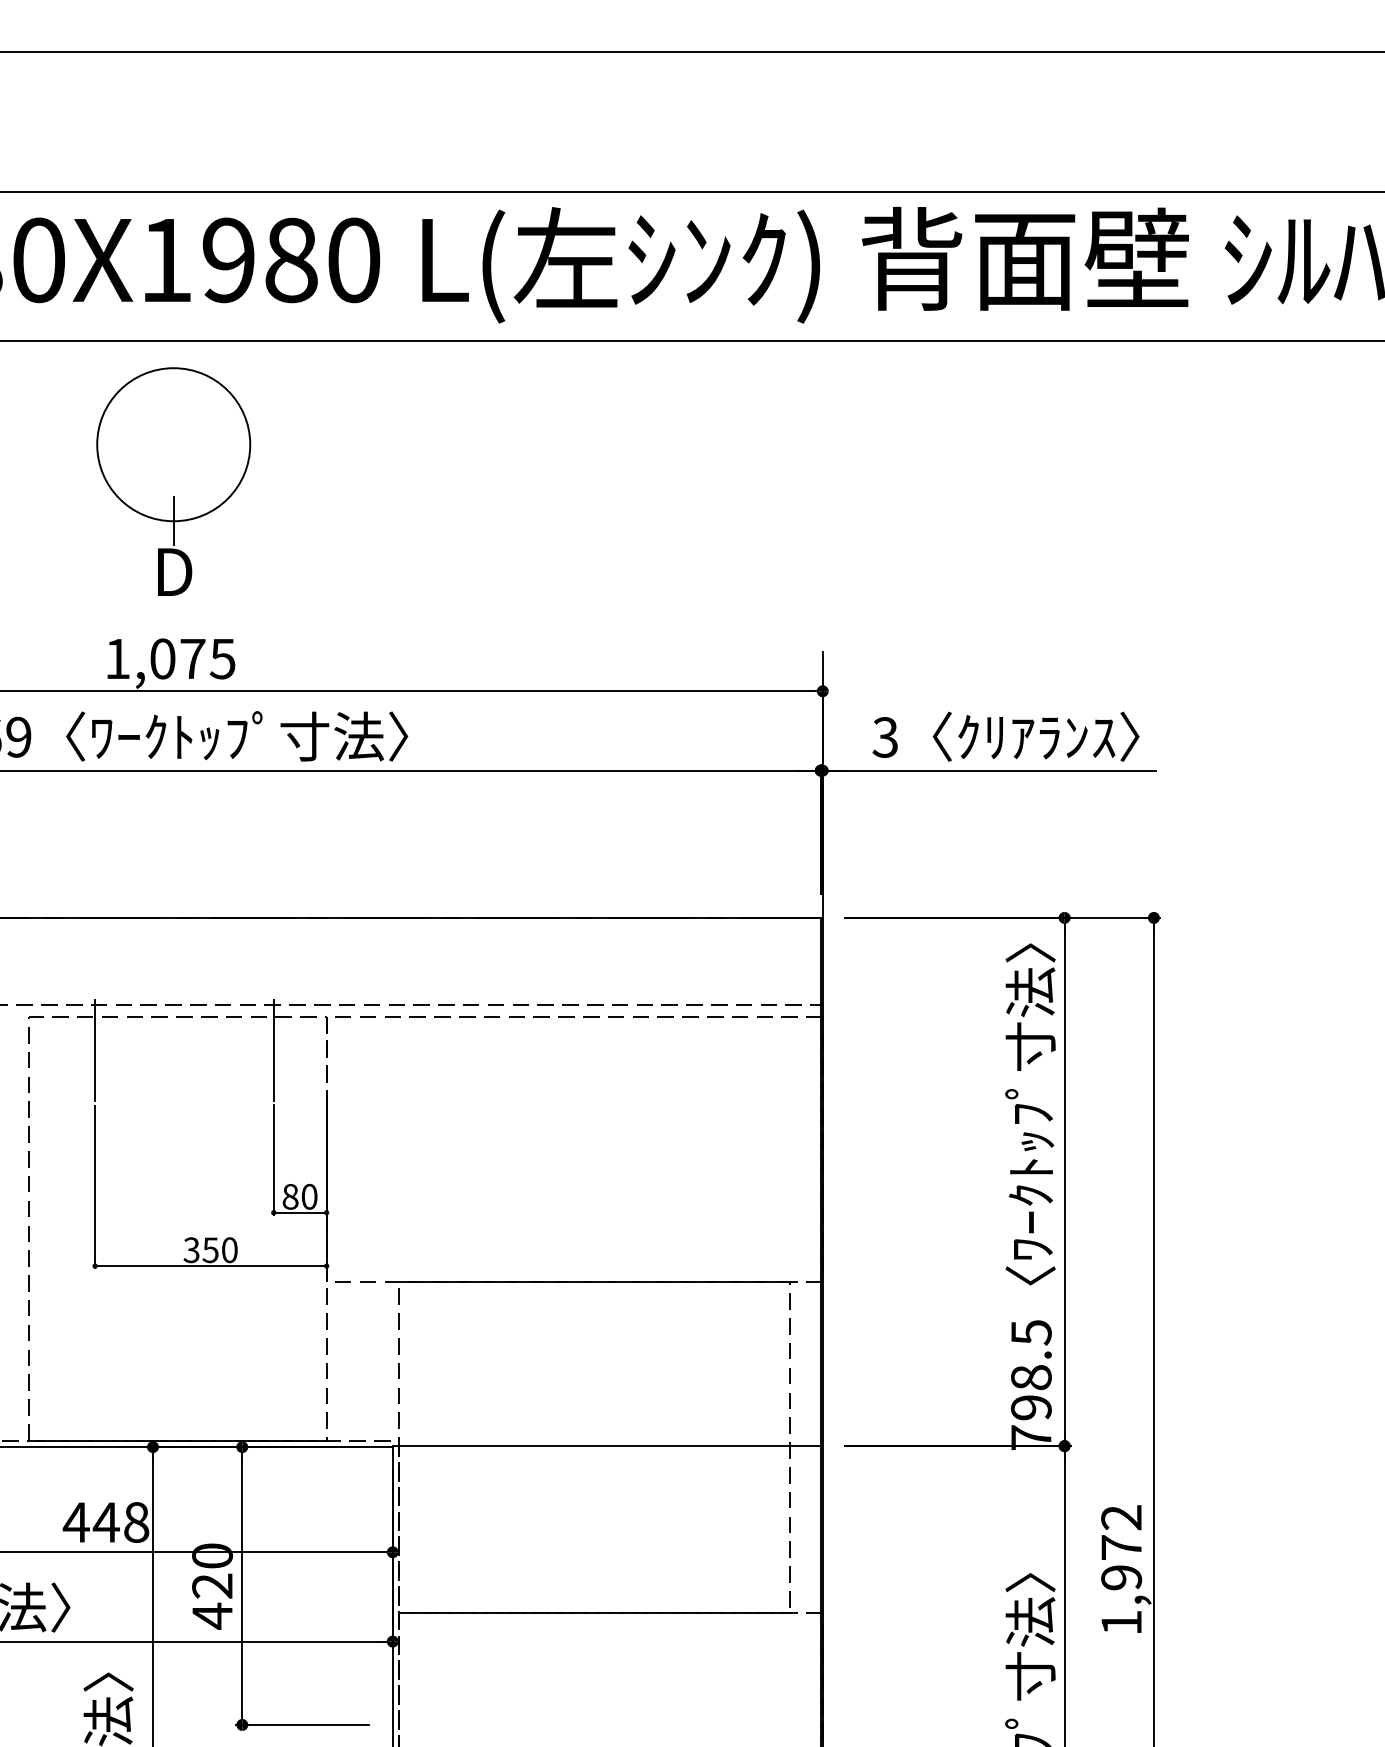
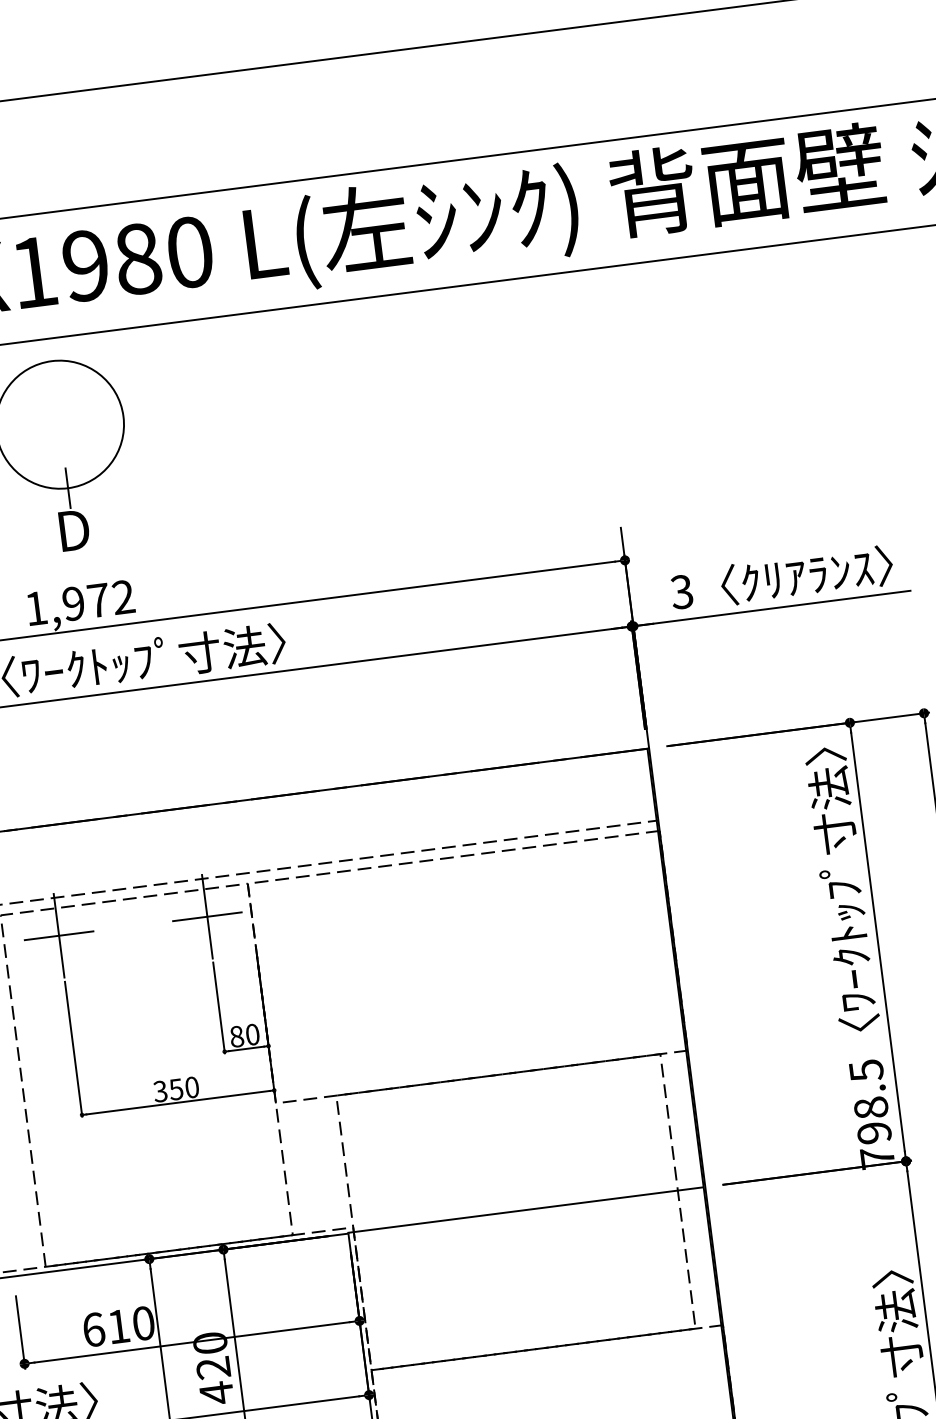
text: (192, 658) -> (98, 600), 1,075 -> 1,972
line: (94, 1050) -> (58, 936), added
line: (273, 1050) -> (207, 917), added
text: (105, 1522) -> (117, 1326), 448 -> 610

